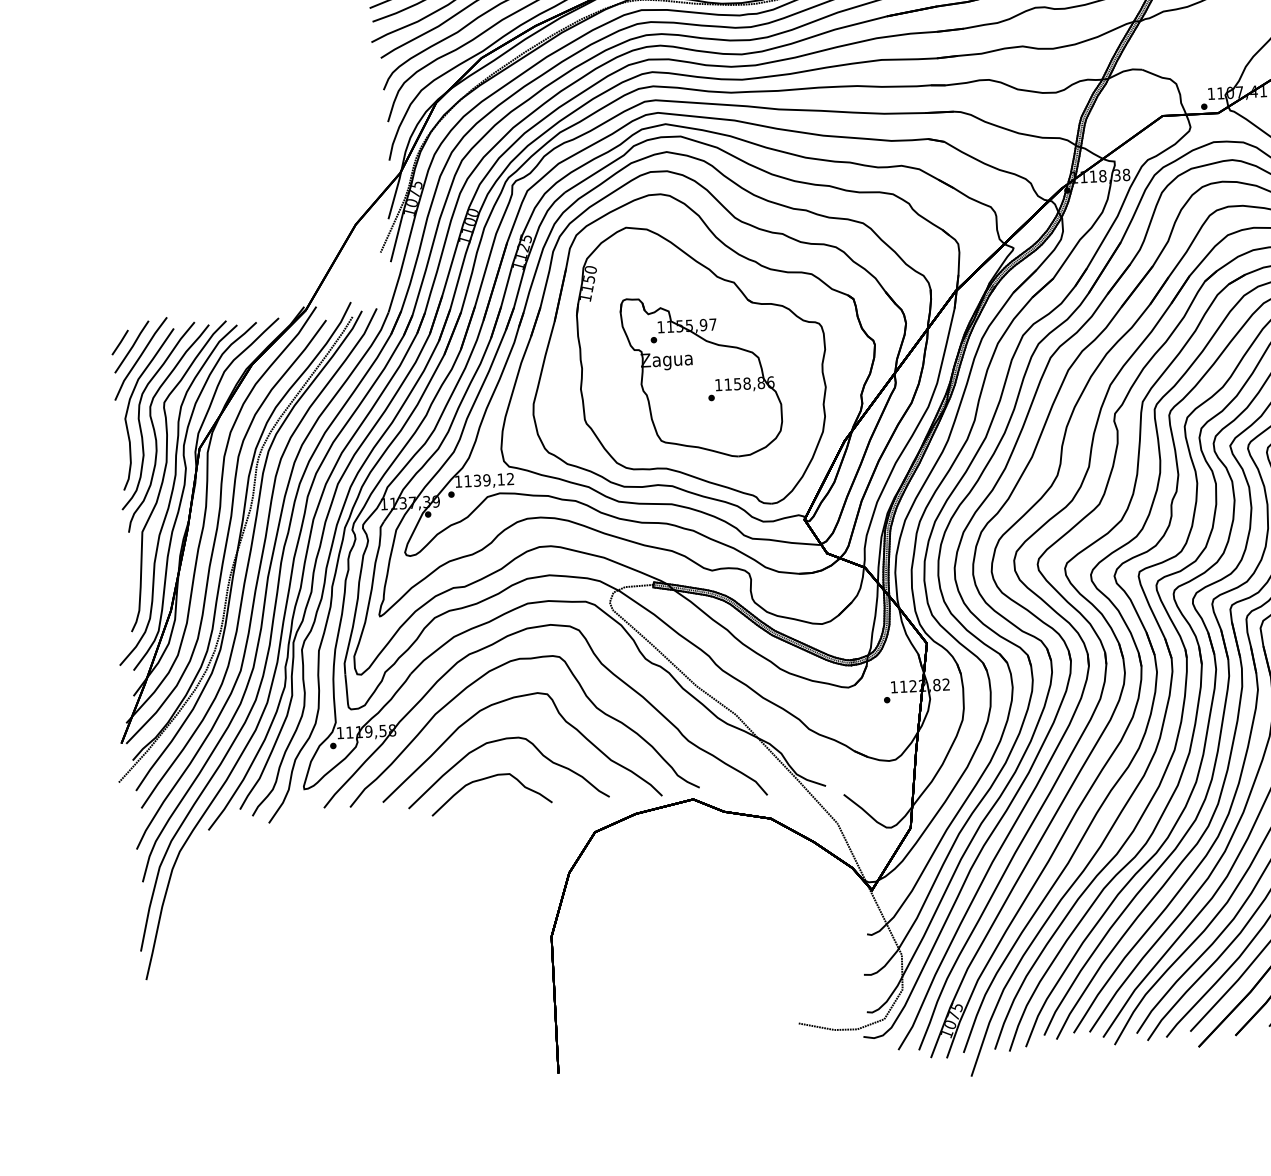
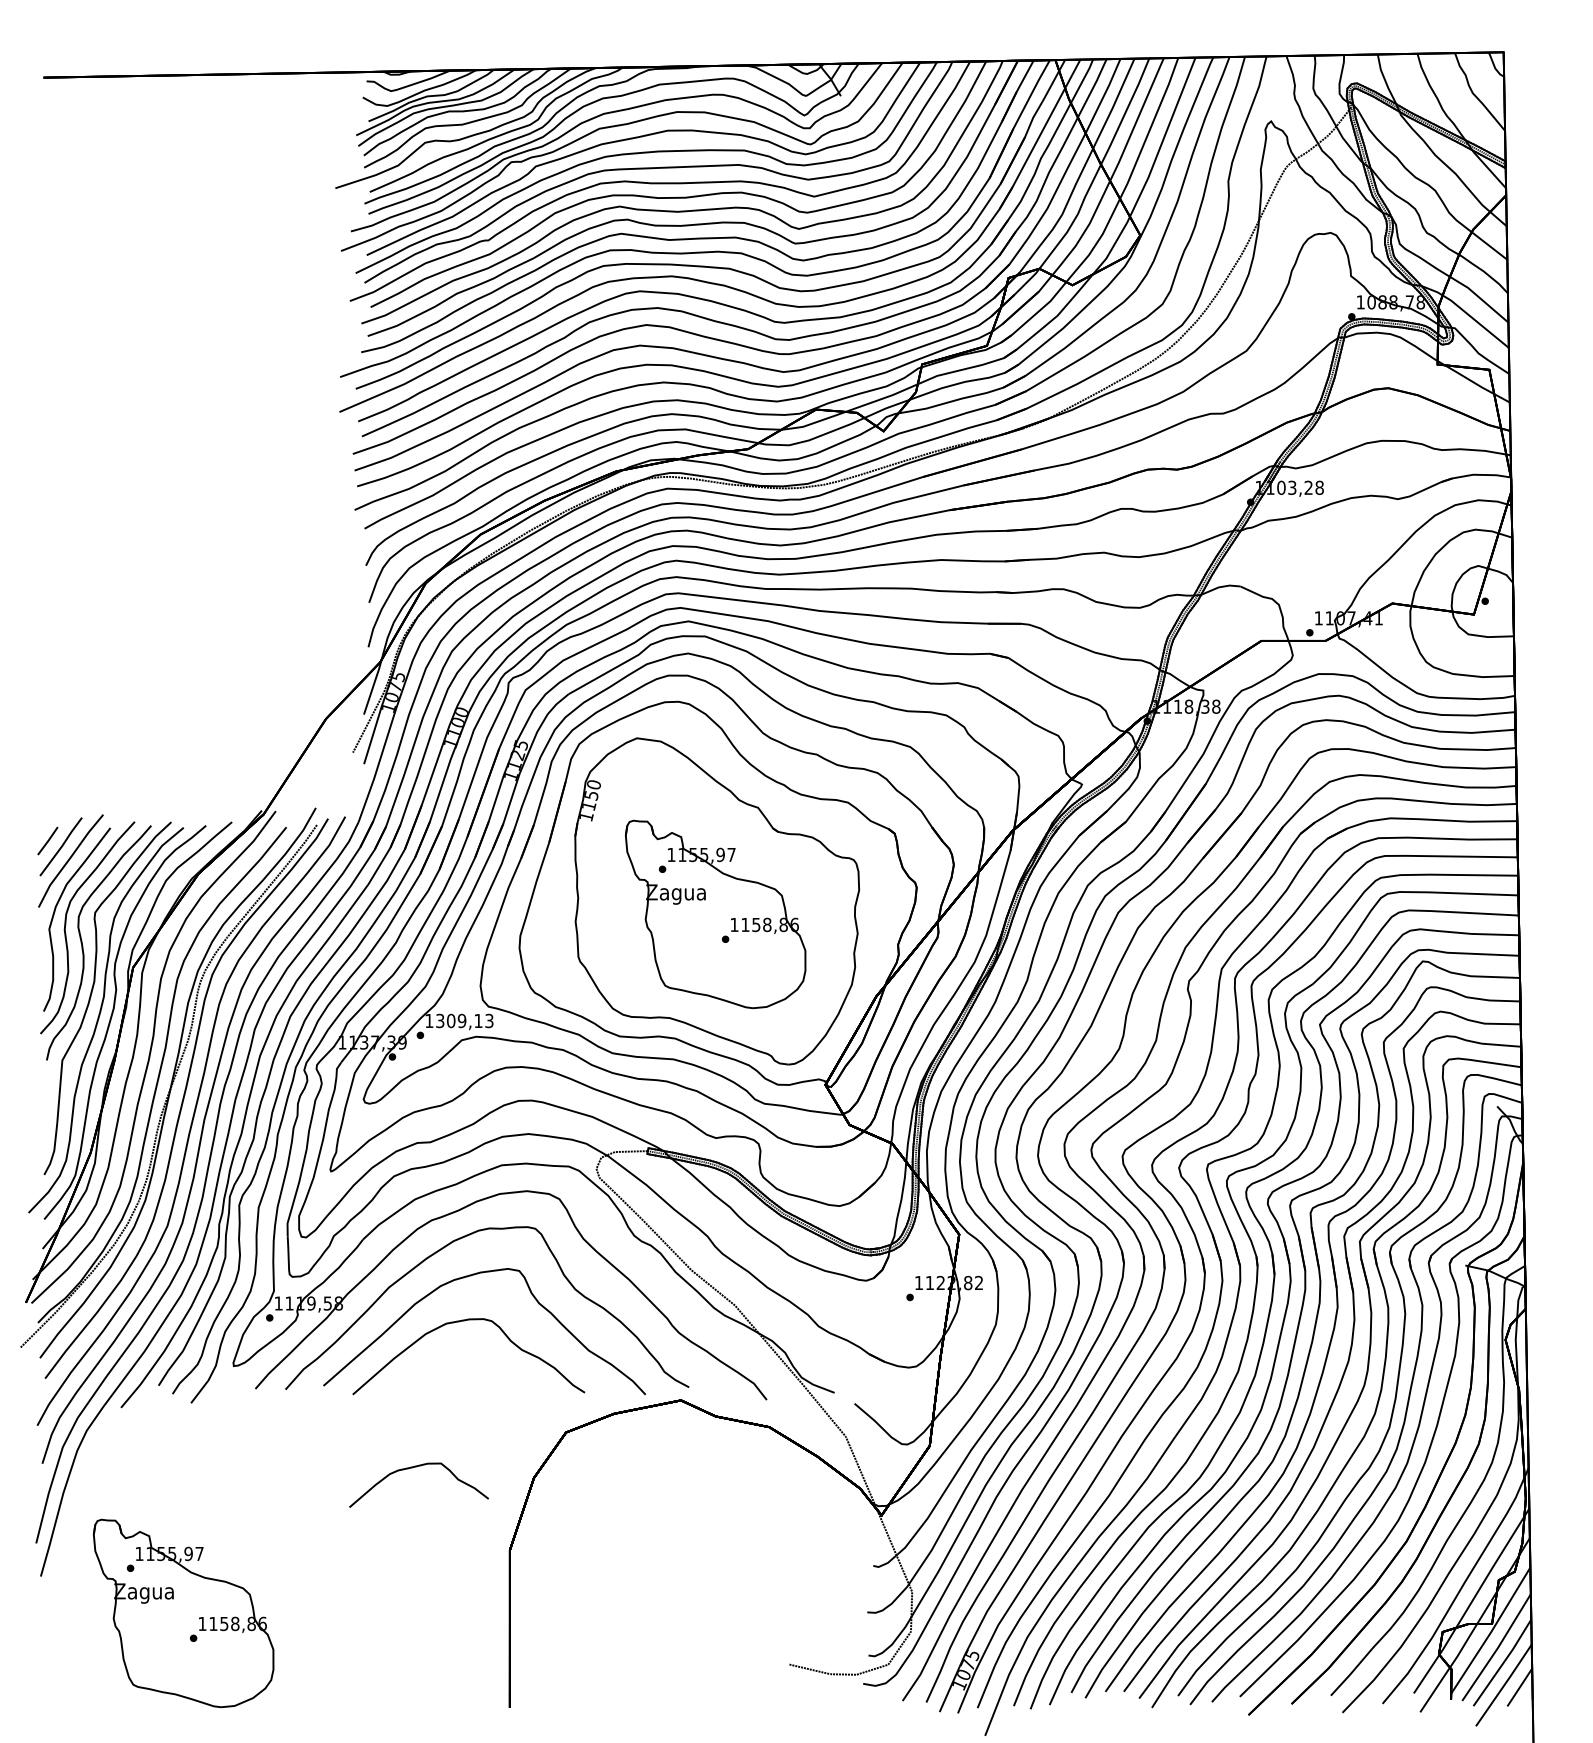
text: (488, 479) -> (464, 1020), 1139,12 -> 1309,13
curve: (485, 779) -> (412, 1468), moved
part: (271, 1005) -> (183, 1613), added

